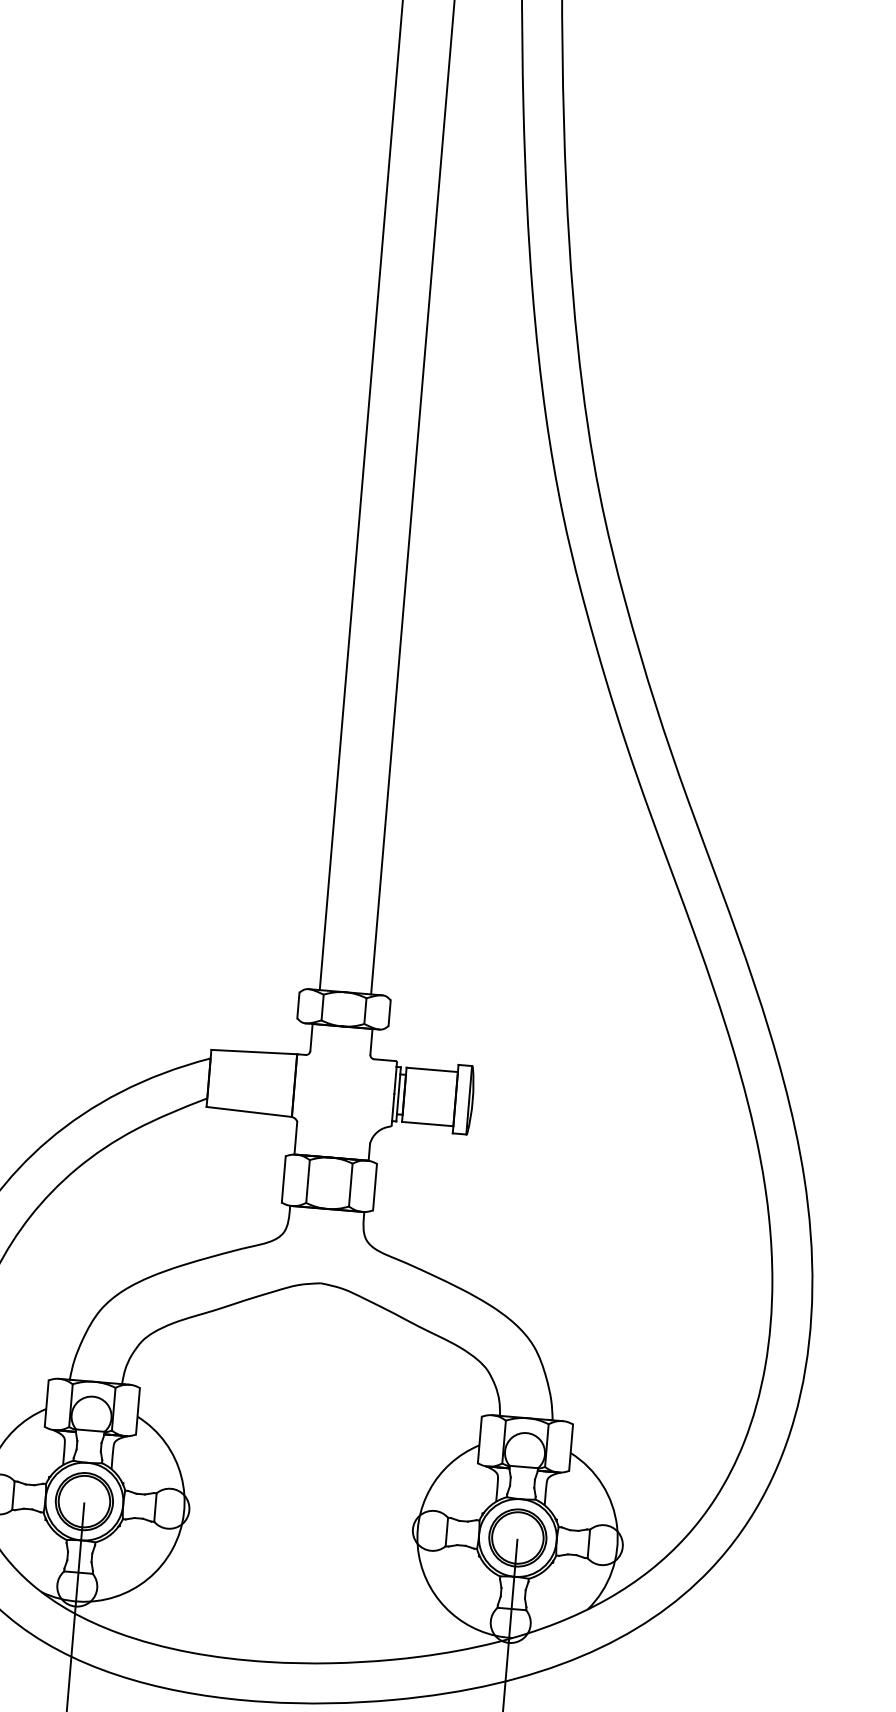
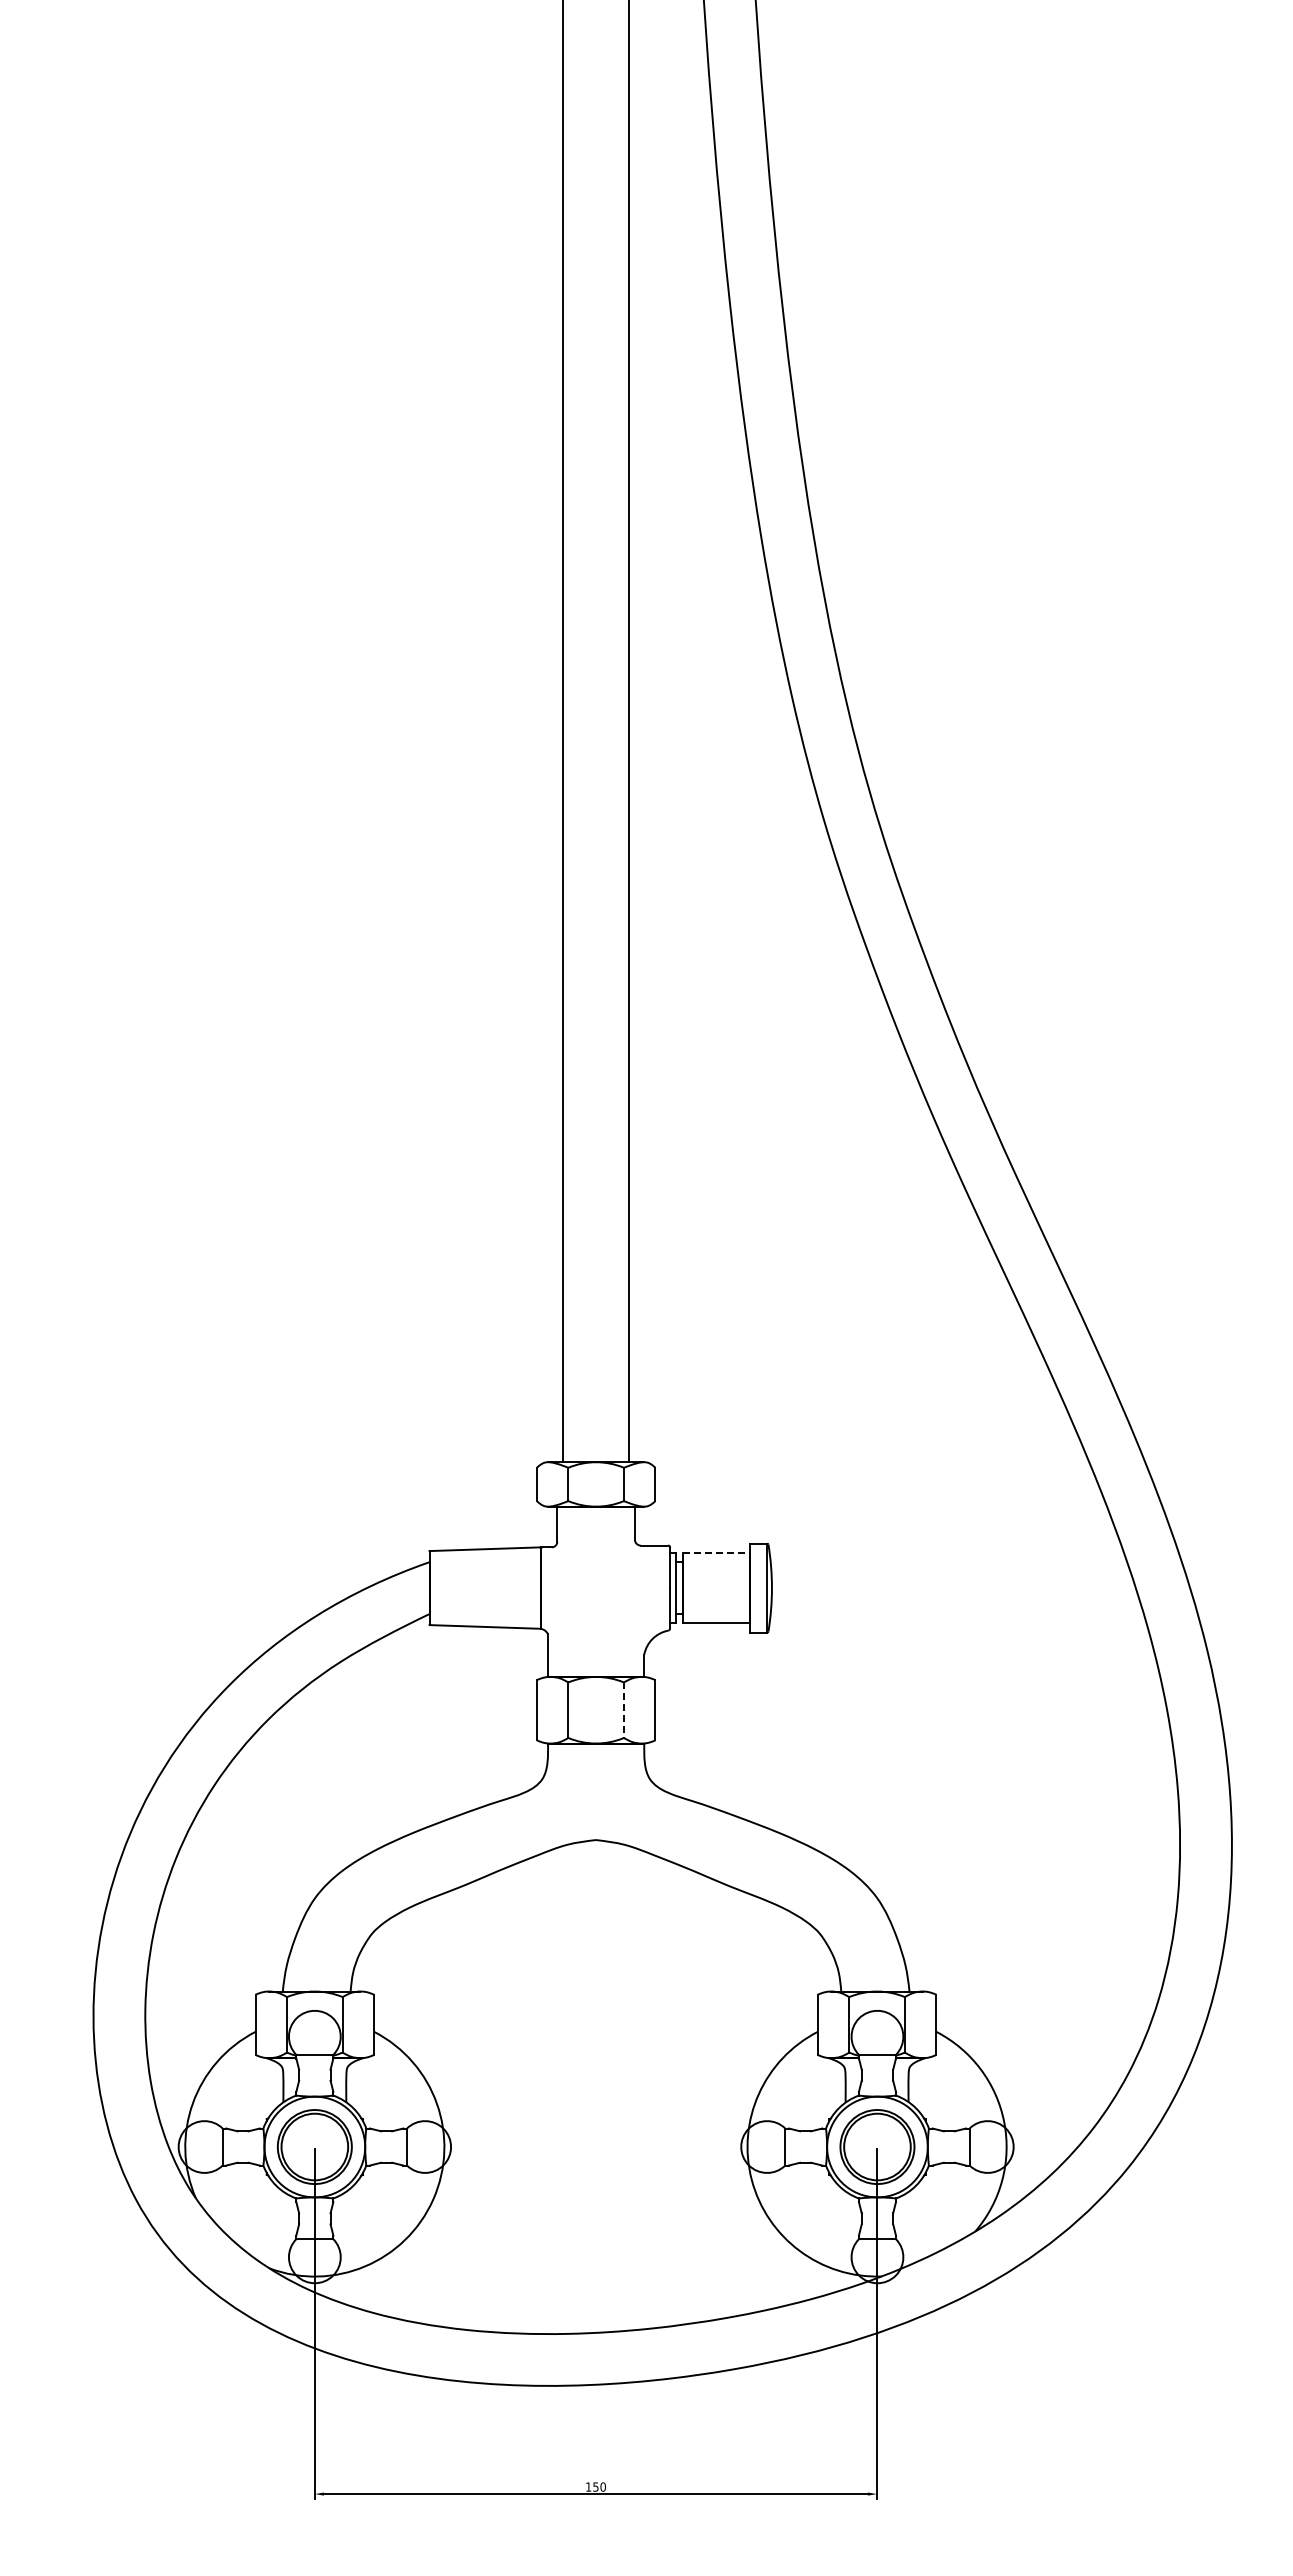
line: (432, 1069) -> (716, 1552), solid -> dashed
line: (350, 1185) -> (623, 1710), solid -> dashed

